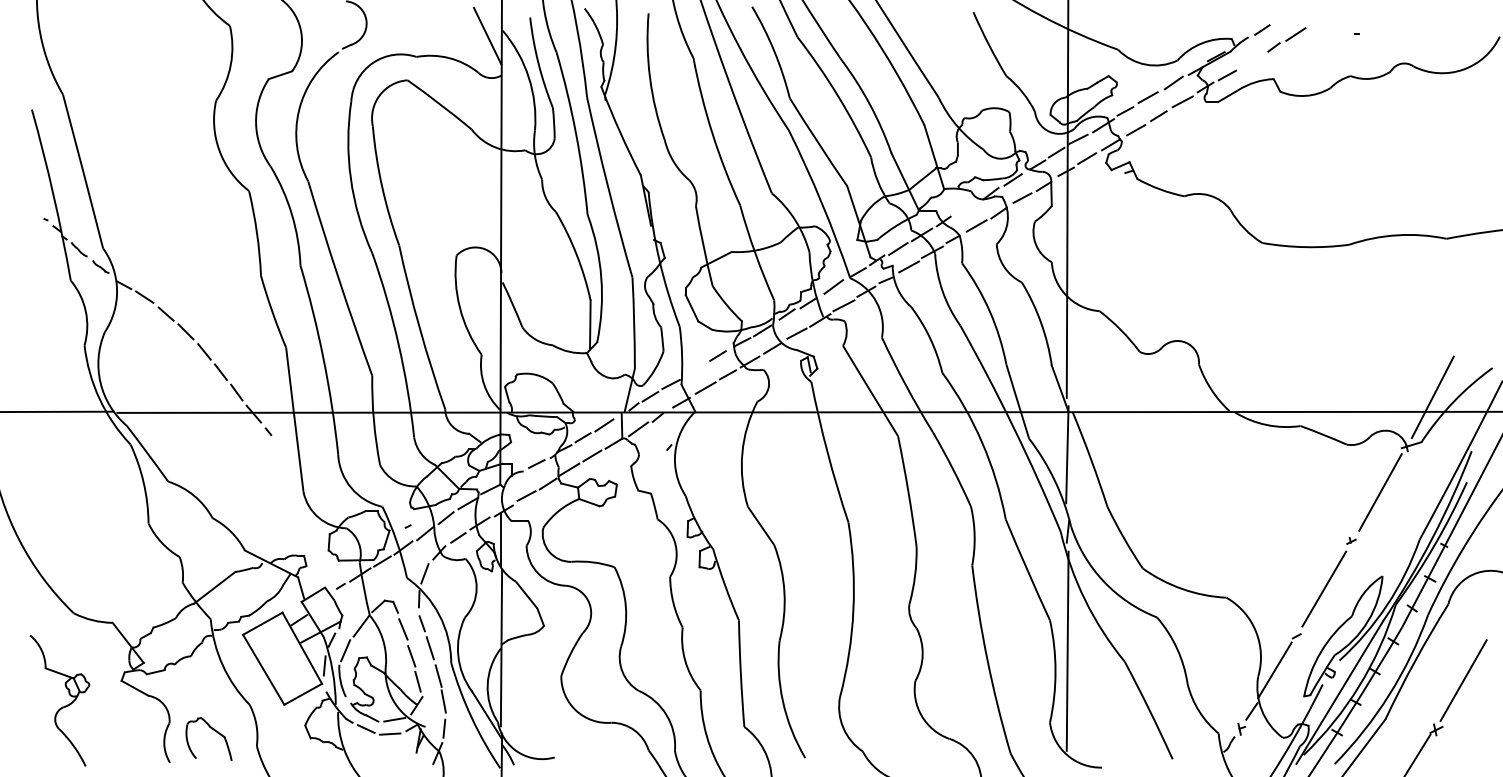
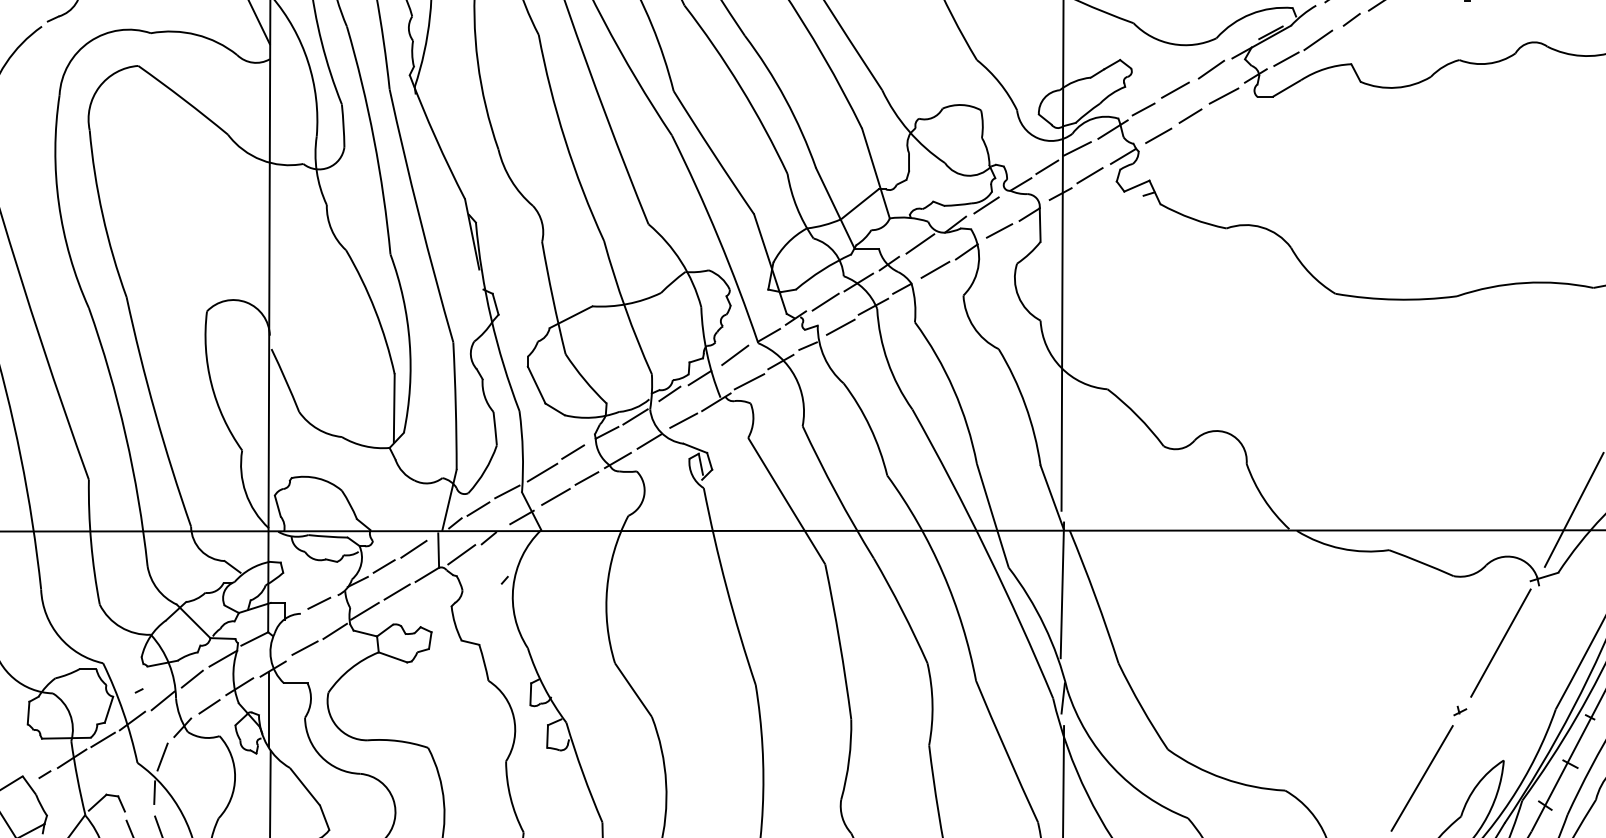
line: (1249, 61) -> (1317, 39), added
line: (965, 207) -> (919, 244), added
line: (695, 370) -> (541, 472), added

